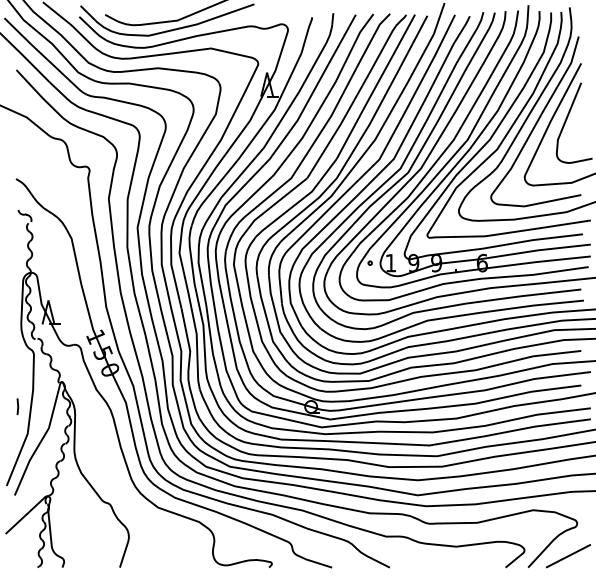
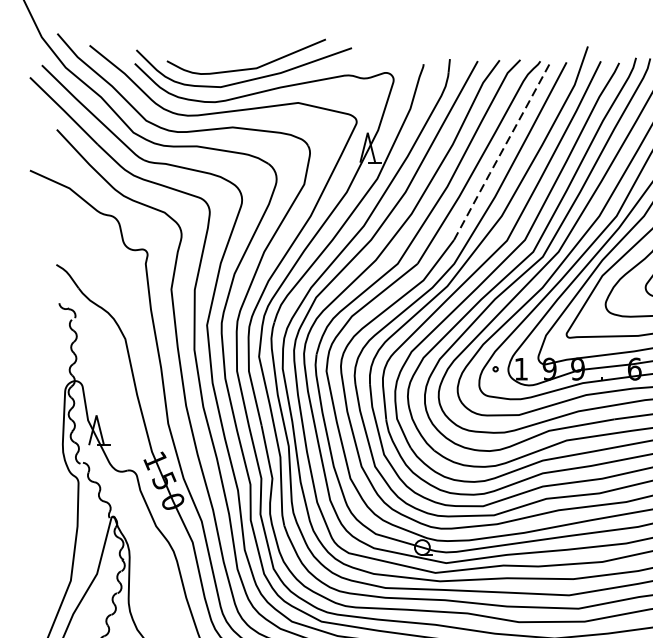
line: (376, 86) -> (503, 150), solid -> dashed
line: (17, 406) -> (58, 546), removed

